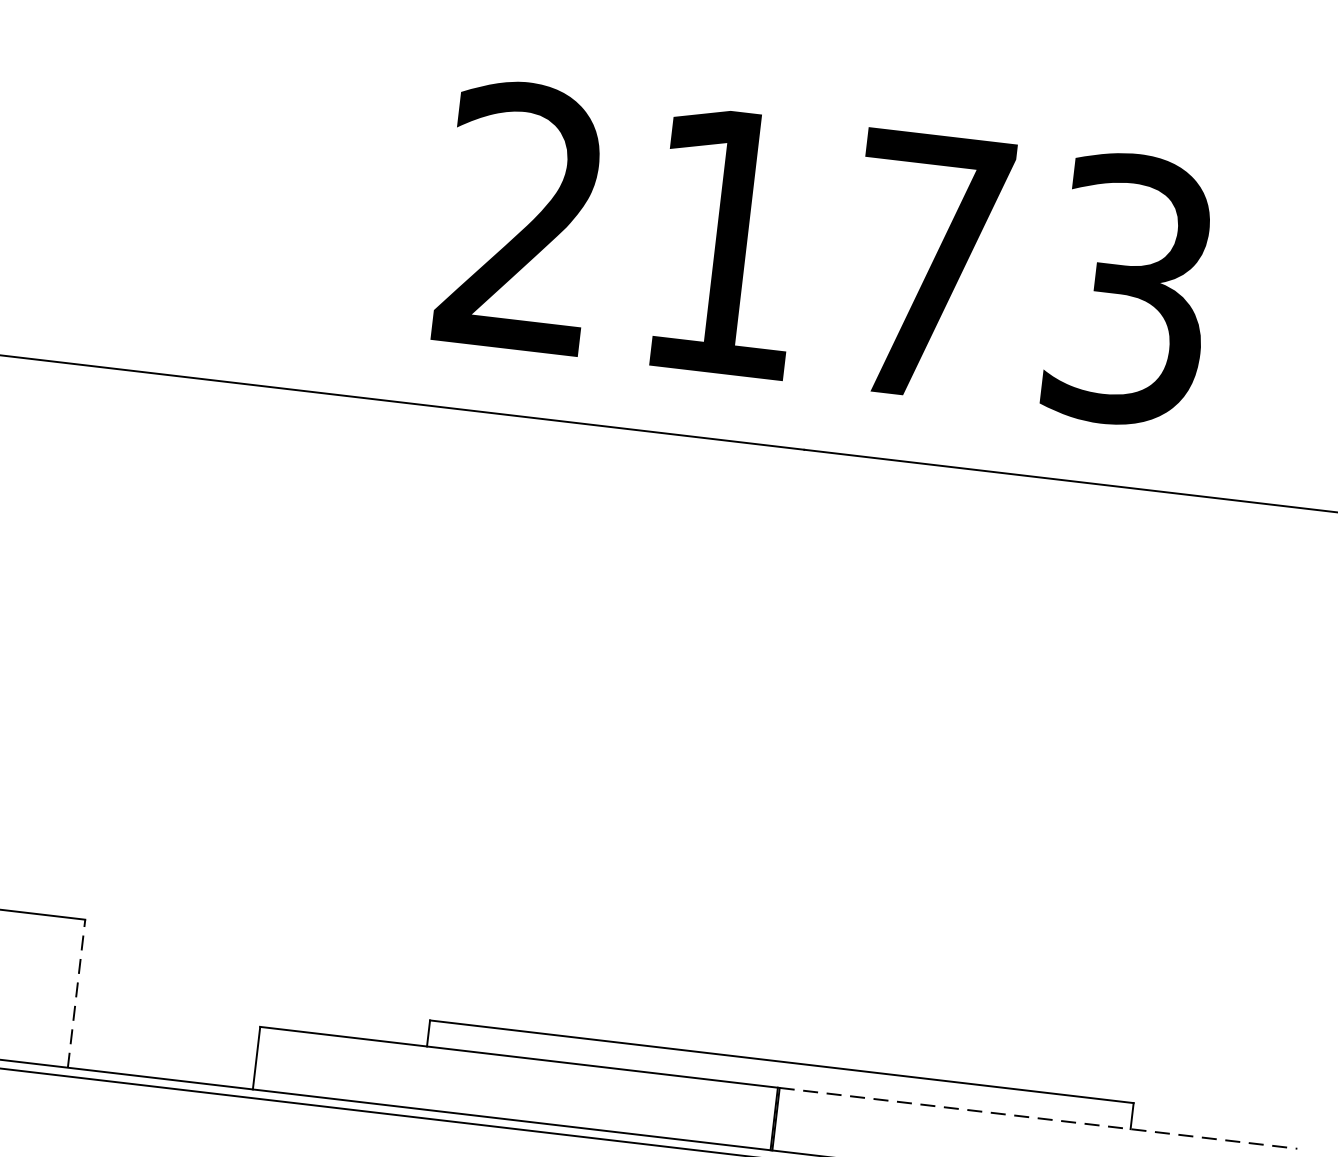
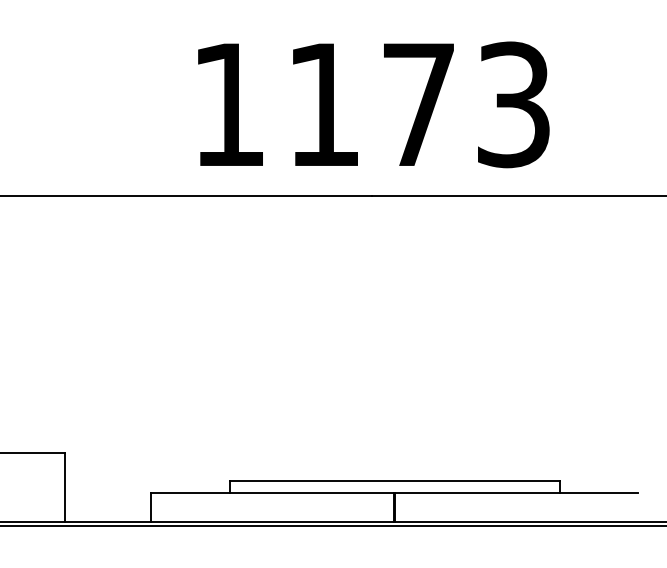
text: (520, 215) -> (227, 103), 2173 -> 1173
line: (76, 993) -> (64, 487), dashed -> solid
line: (1038, 1119) -> (516, 493), dashed -> solid

